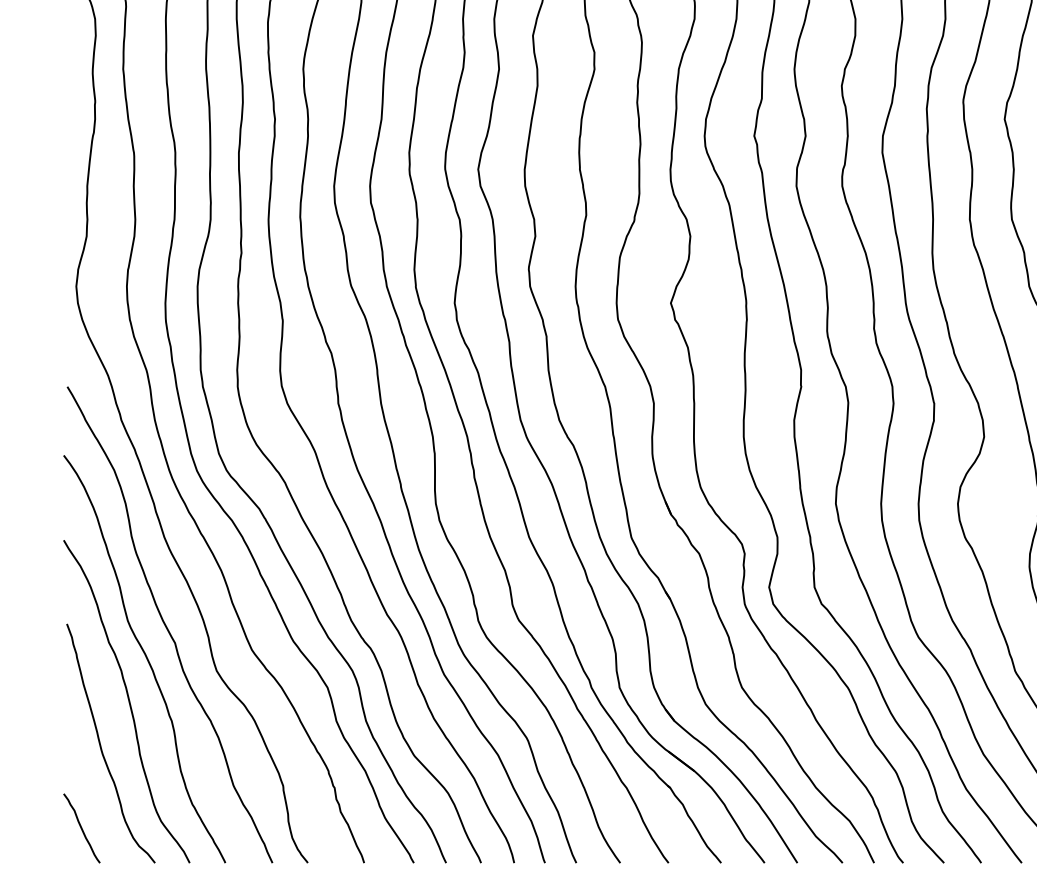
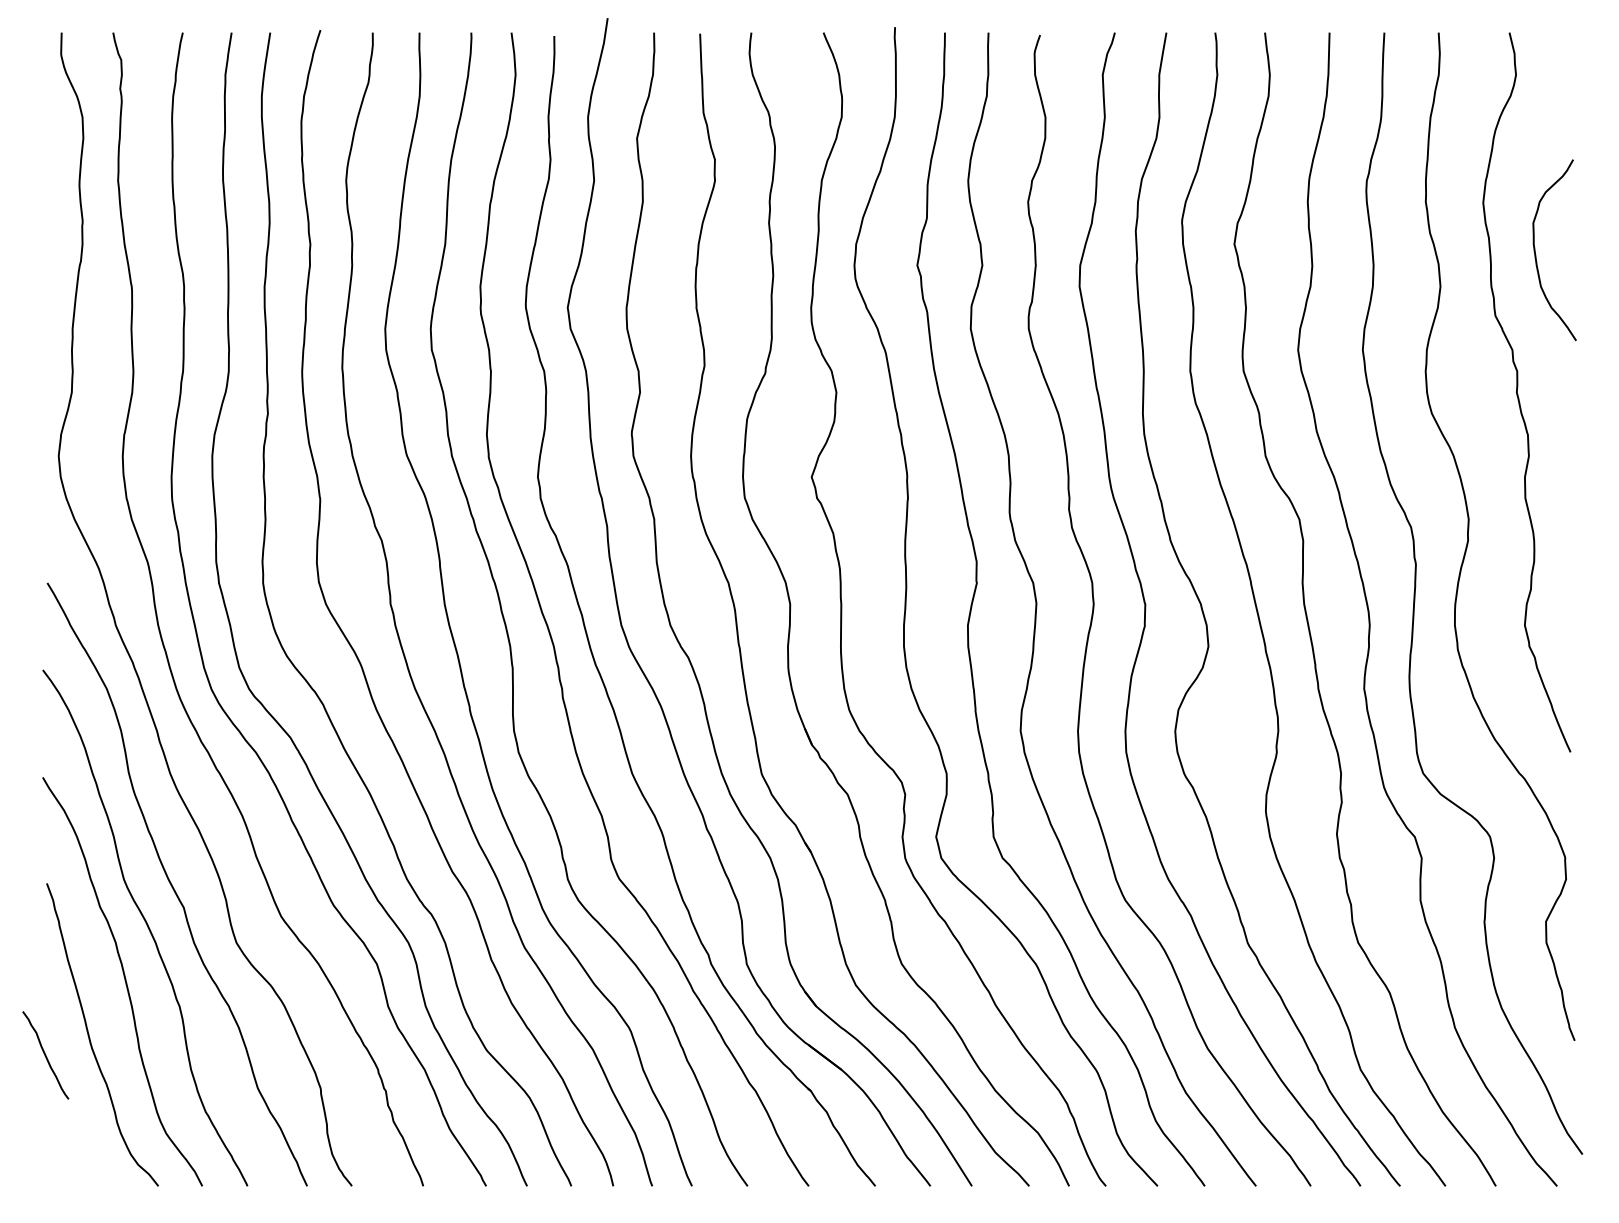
curve: (81, 828) -> (45, 1055), moved

